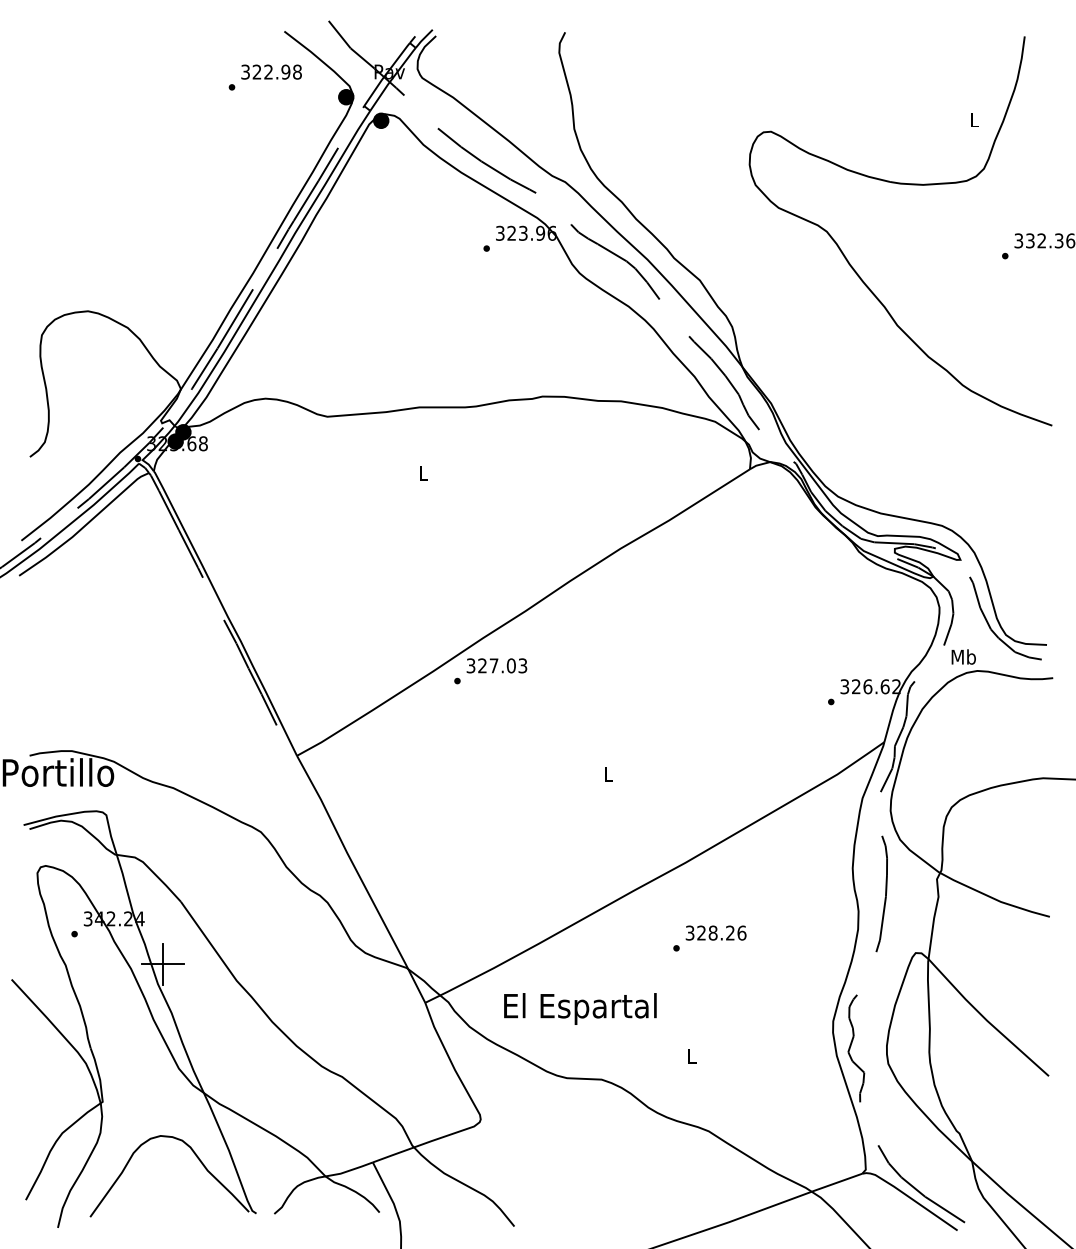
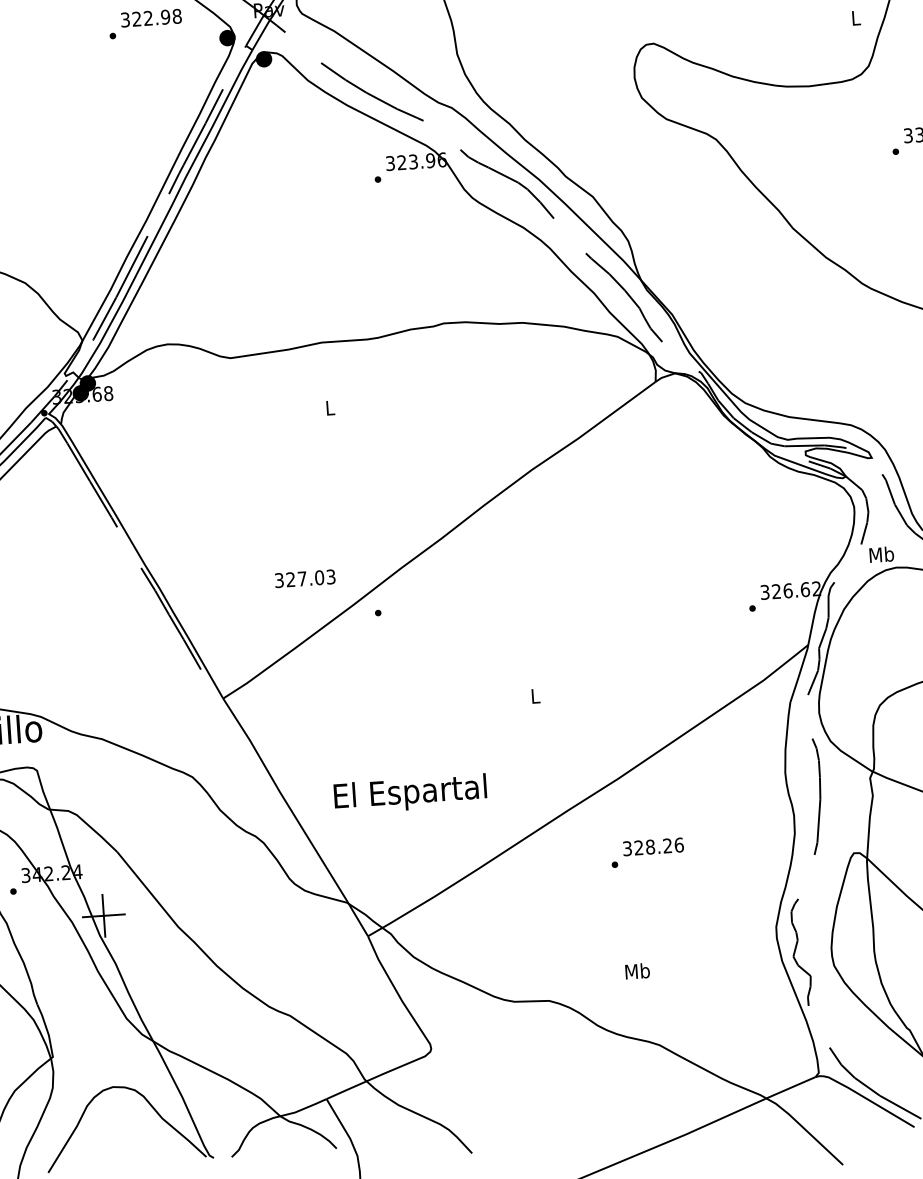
text: (496, 665) -> (304, 578), moved
text: (580, 1008) -> (410, 793), moved
text: (691, 1055) -> (637, 970), L -> Mb

